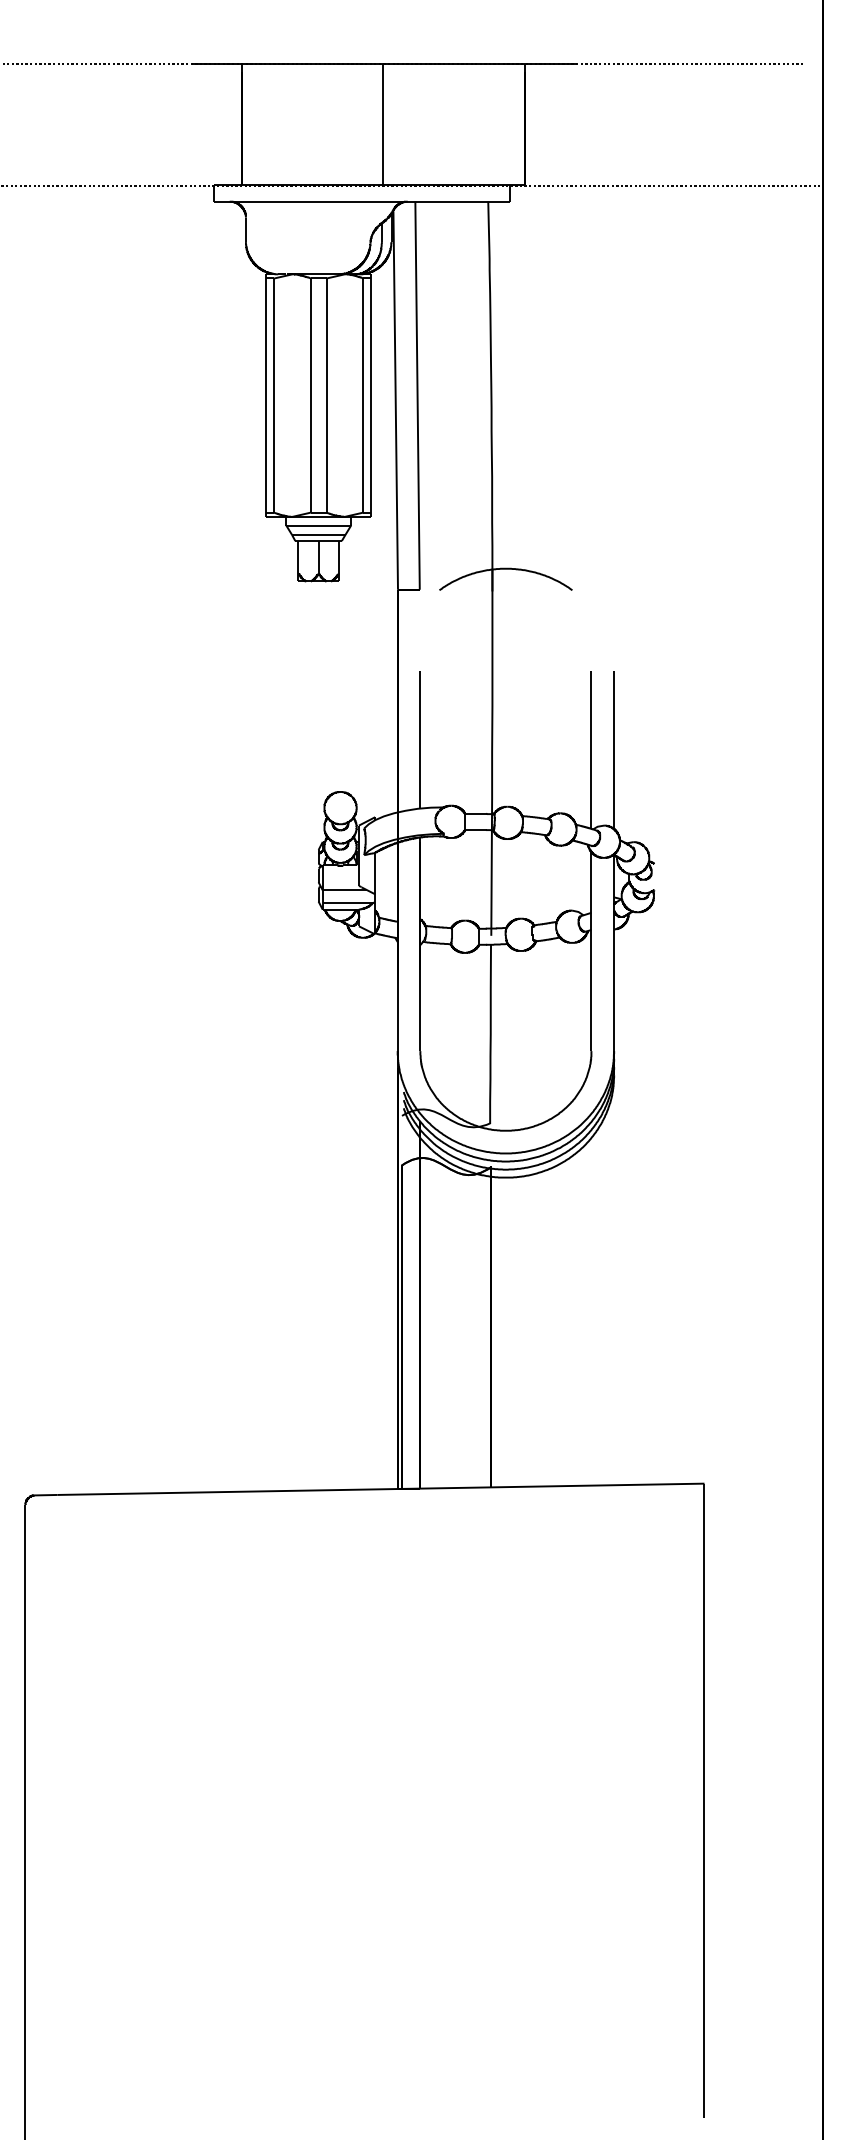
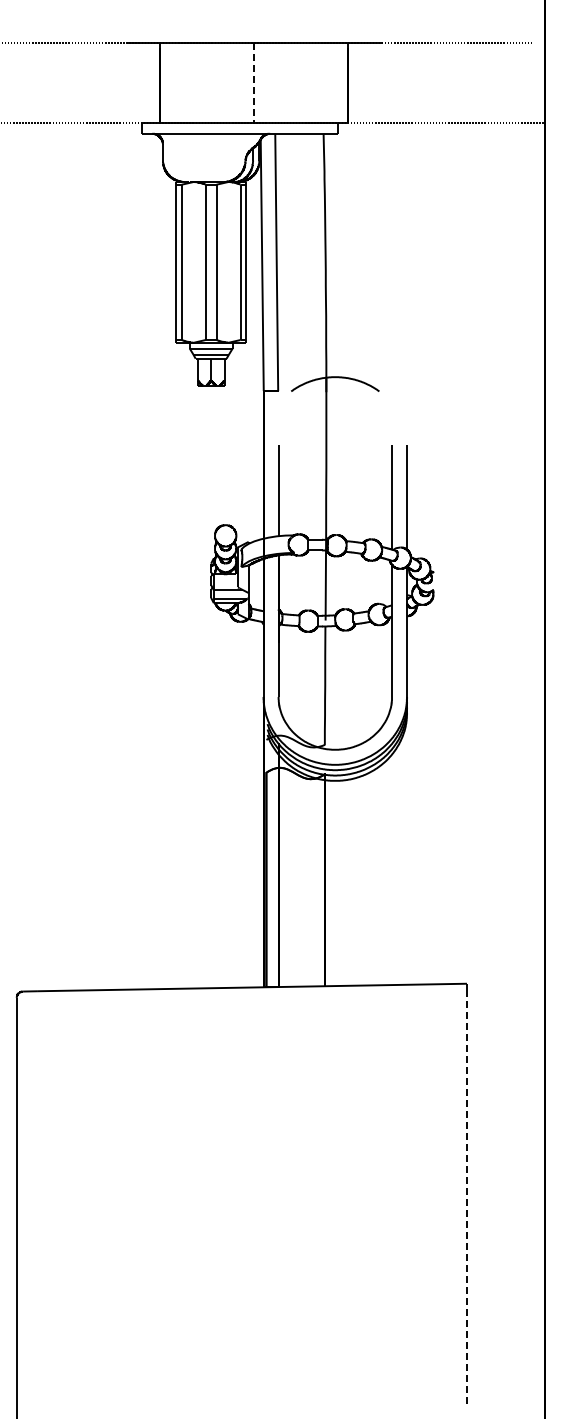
line: (384, 125) -> (254, 83), solid -> dashed
line: (703, 1804) -> (466, 1196), solid -> dashed

